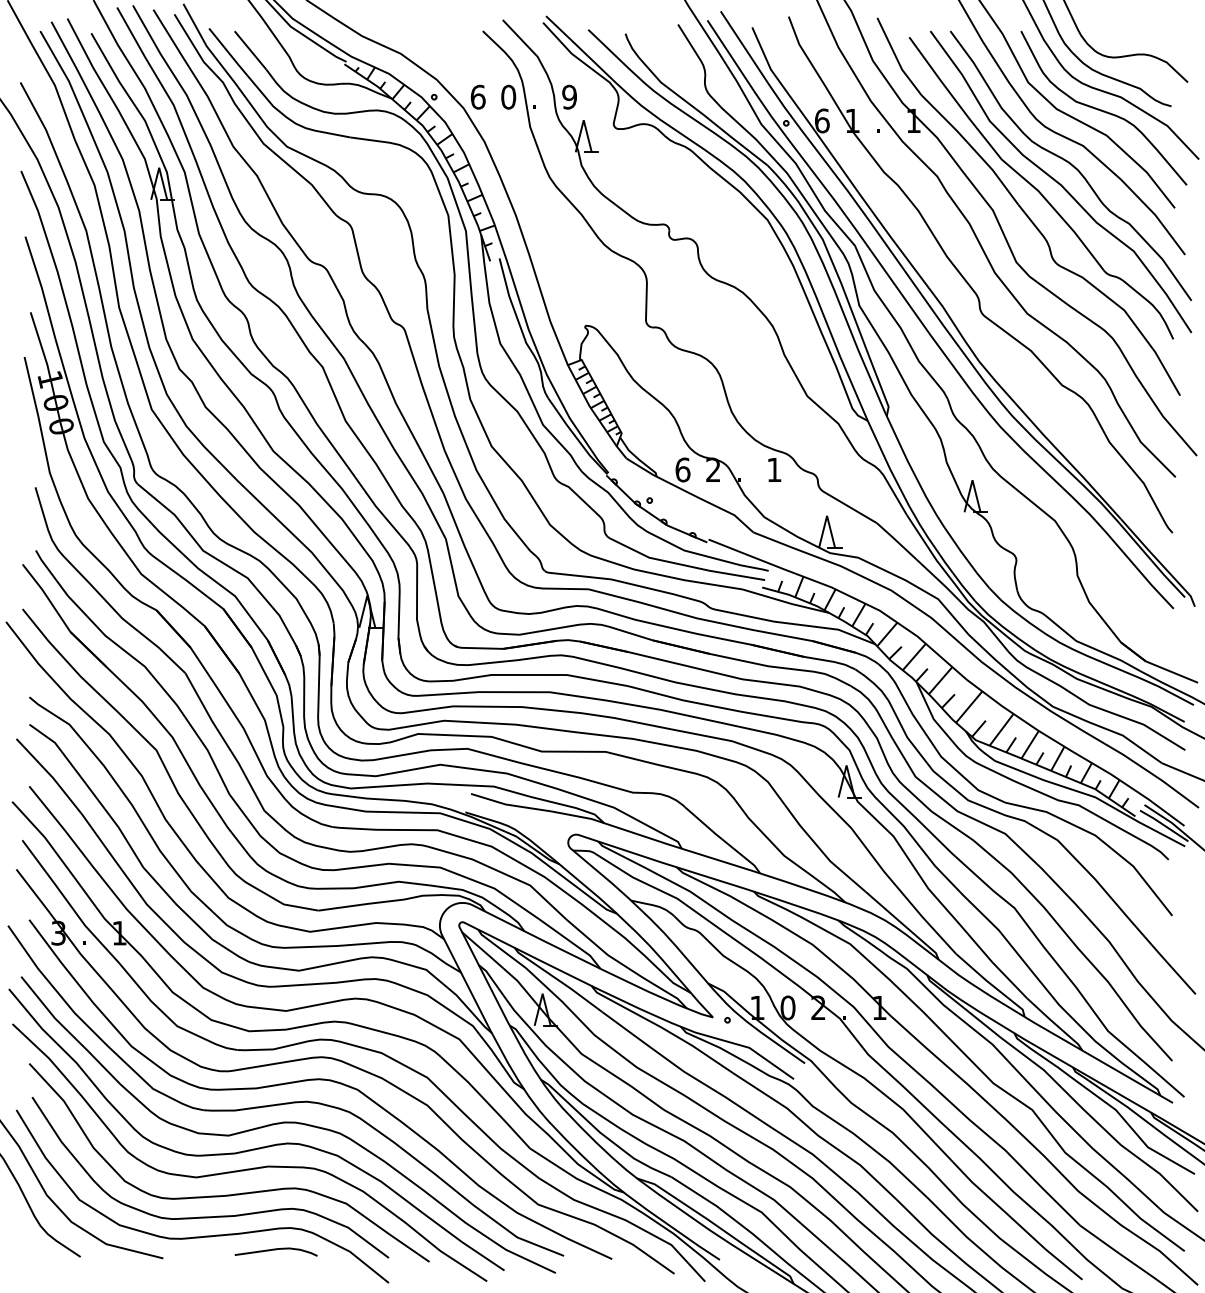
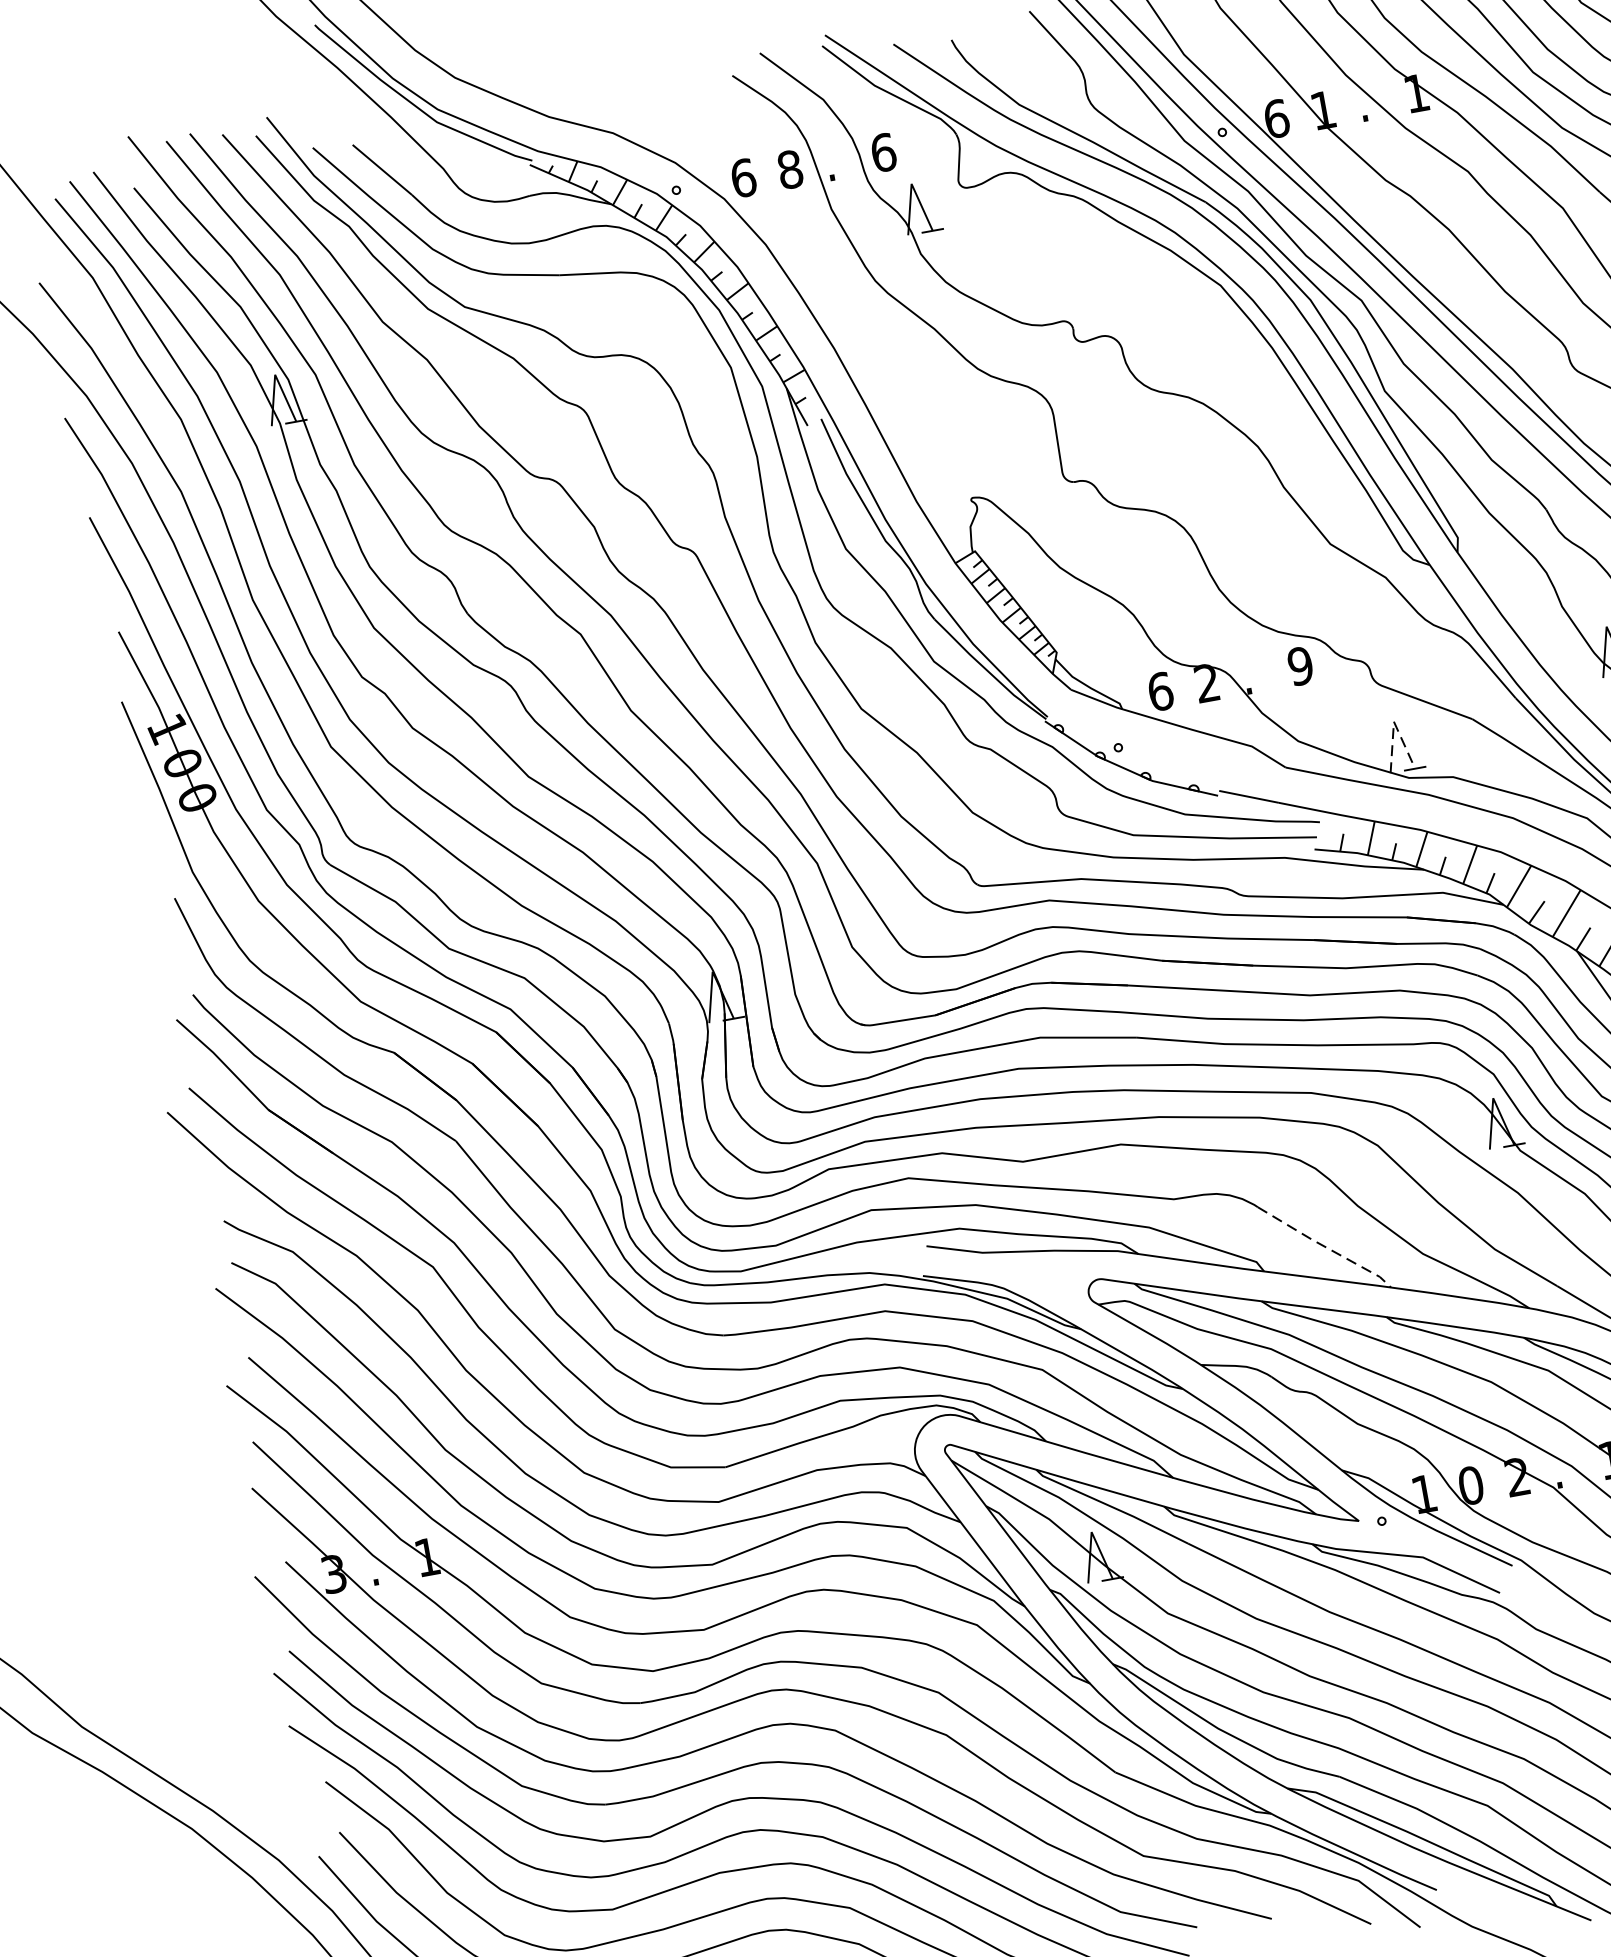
text: (569, 96) -> (883, 151), 9 -> 6
text: (508, 97) -> (790, 170), 0 -> 8
text: (774, 469) -> (1300, 665), 1 -> 9
line: (827, 515) -> (1394, 721), solid -> dashed
line: (723, 840) -> (1325, 1247), solid -> dashed

